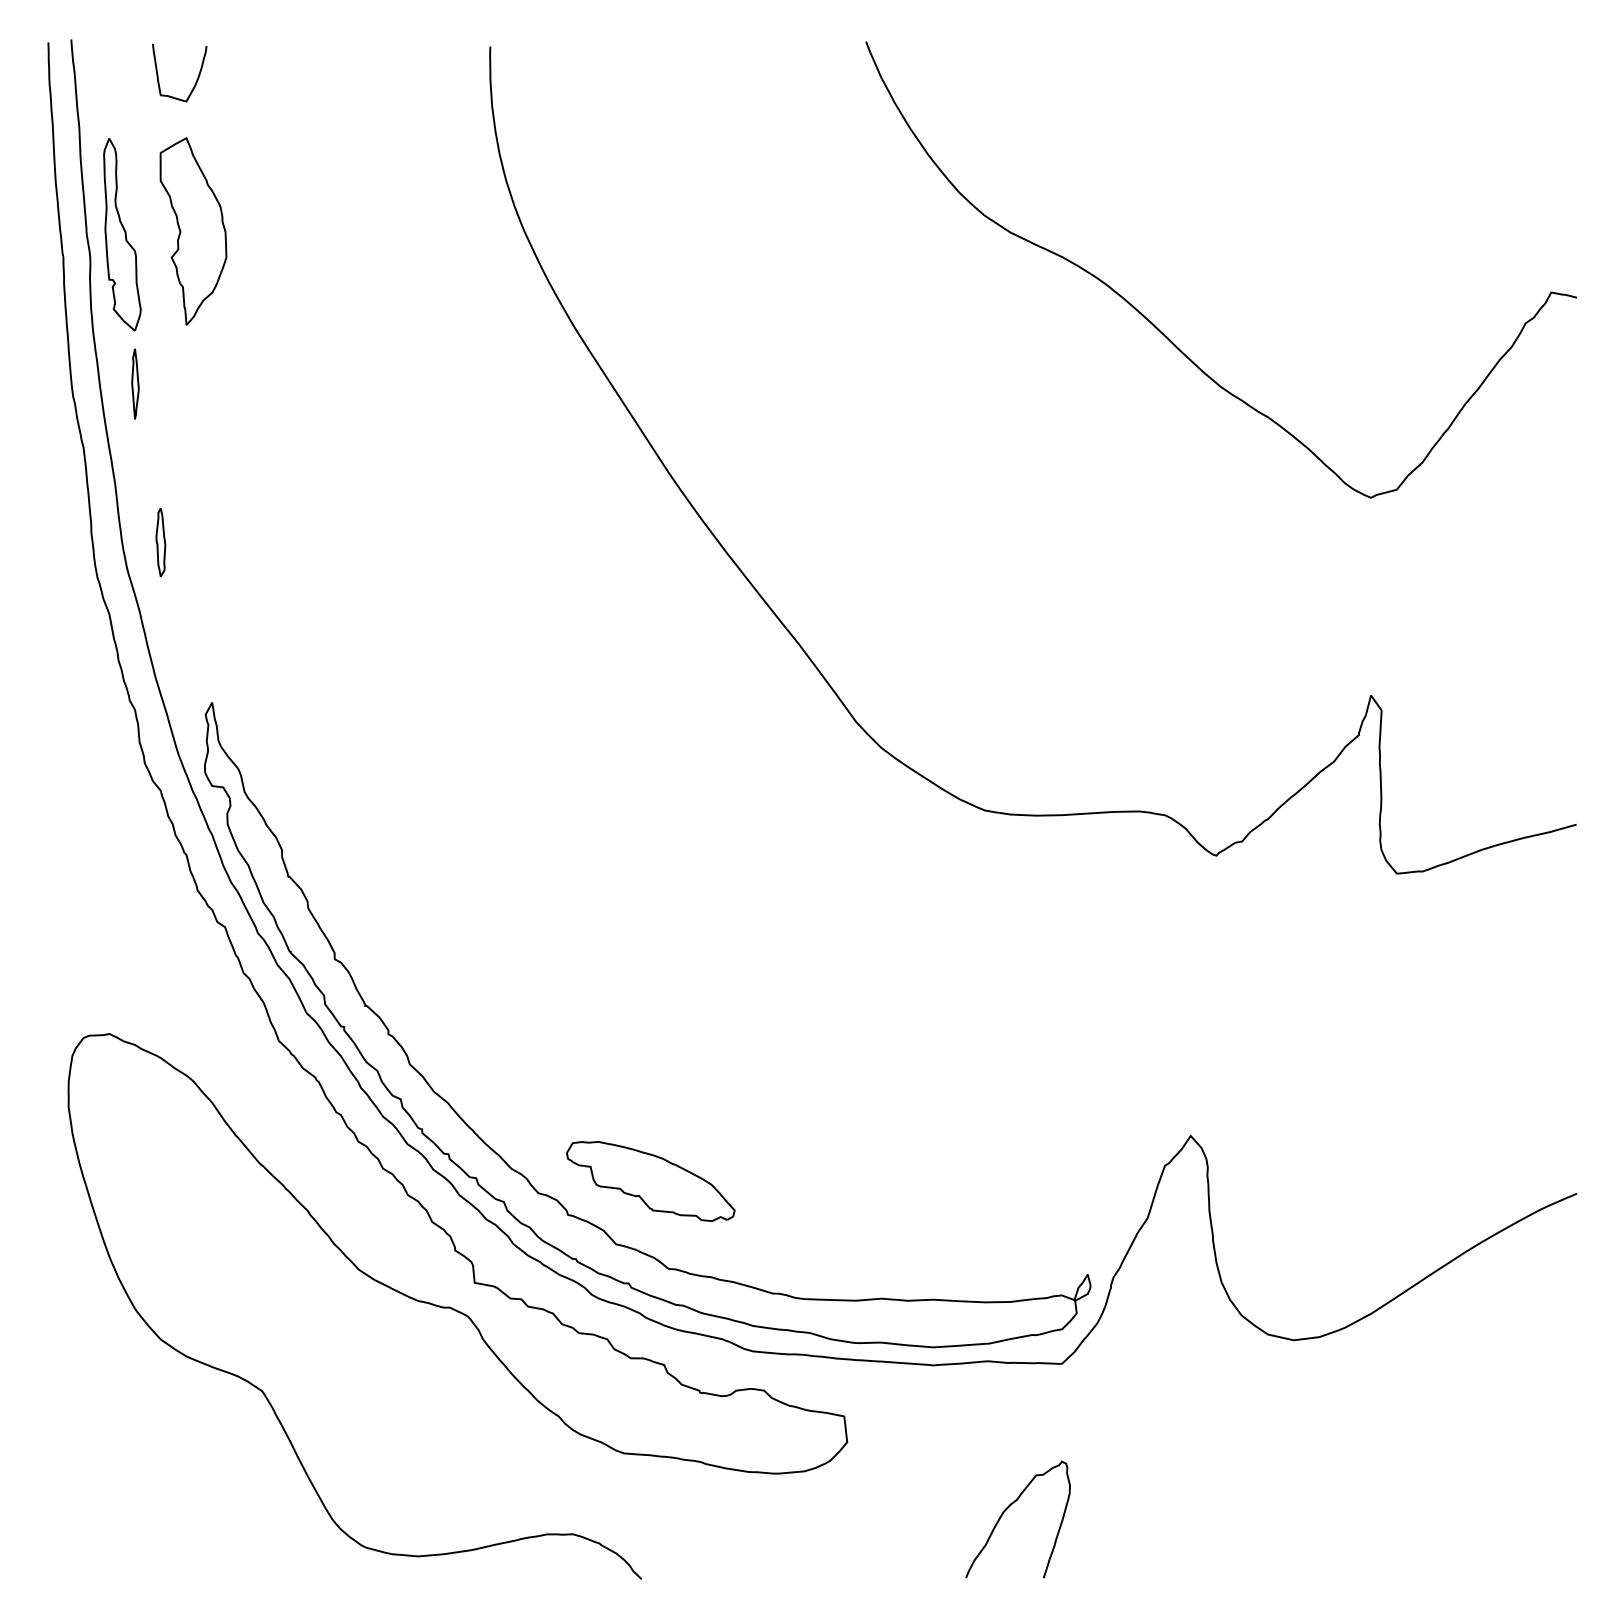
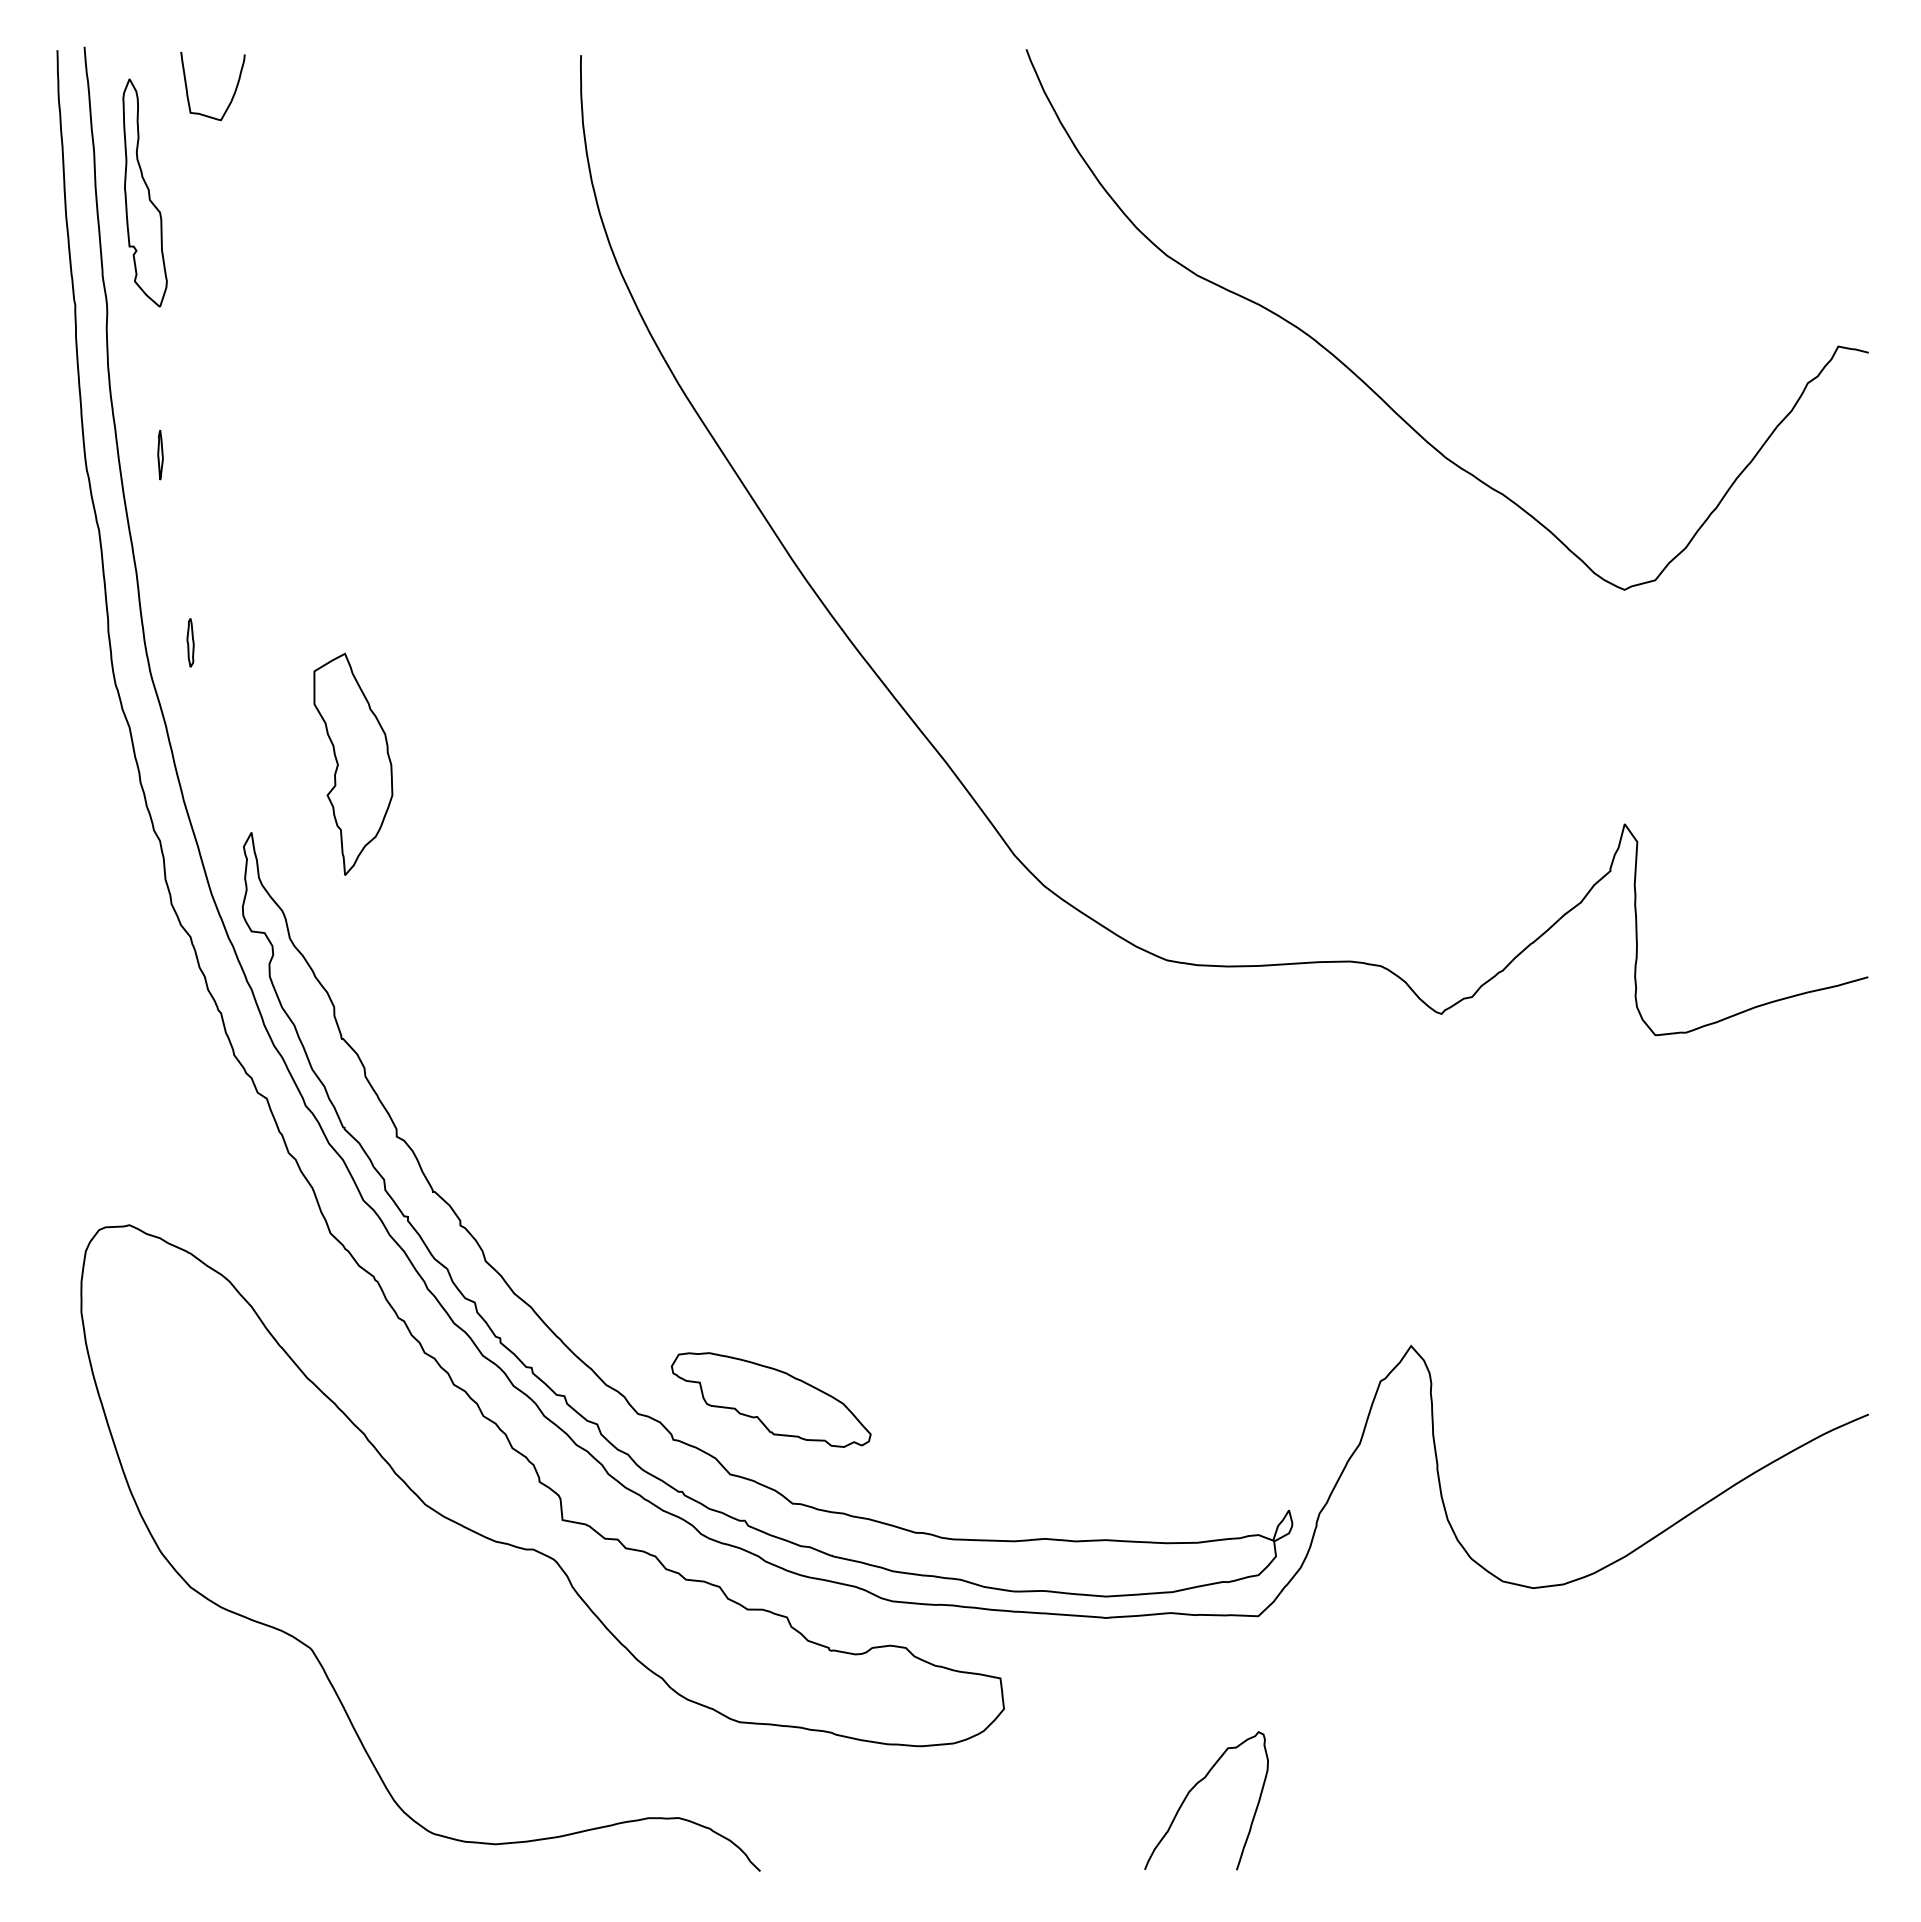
part: (193, 230) -> (353, 763), moved
part: (121, 234) -> (144, 192), moved
part: (135, 383) -> (160, 454), size x0.6
part: (160, 542) -> (190, 642), size x0.6

